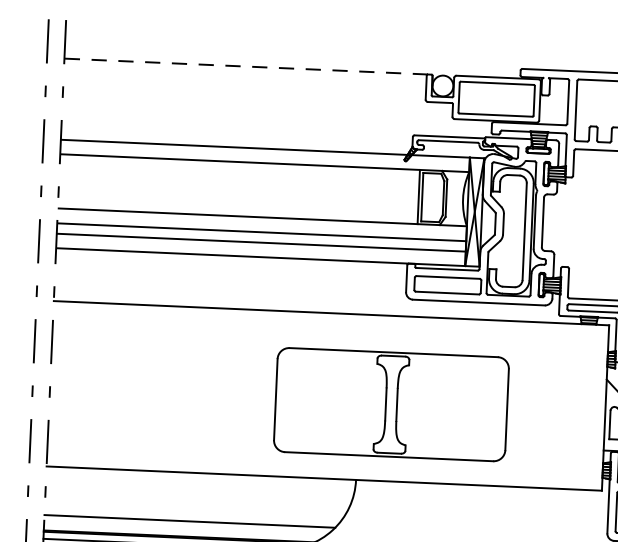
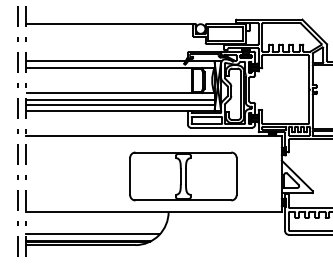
line: (245, 67) -> (109, 24), dashed -> solid

